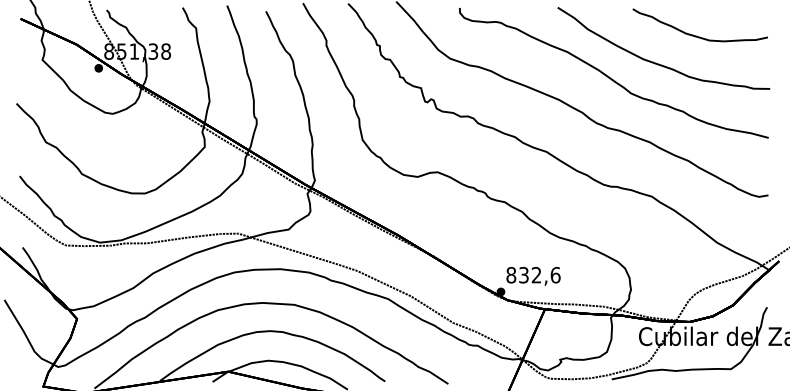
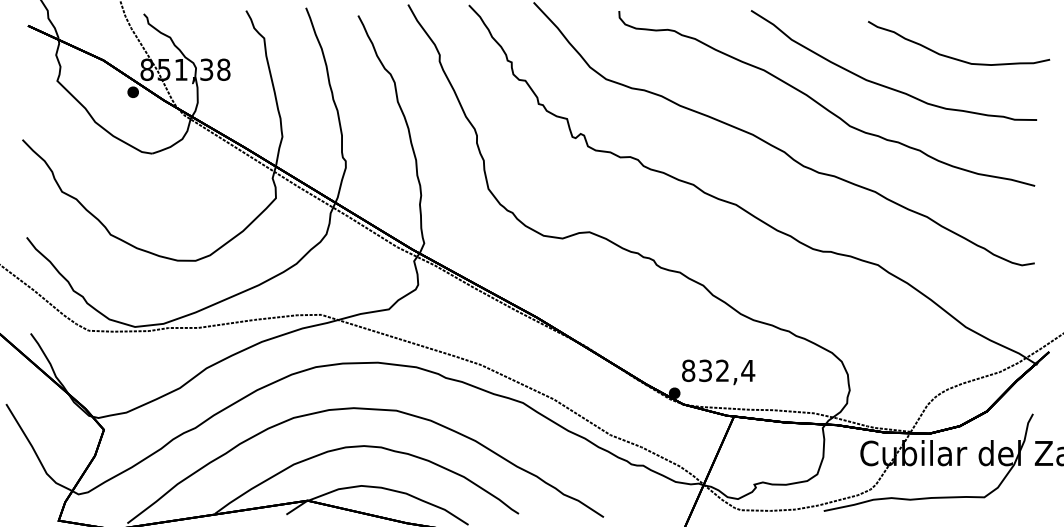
curve: (696, 35) -> (954, 57), moved
text: (555, 274) -> (748, 370), 832,6 -> 832,4

